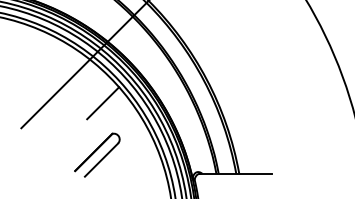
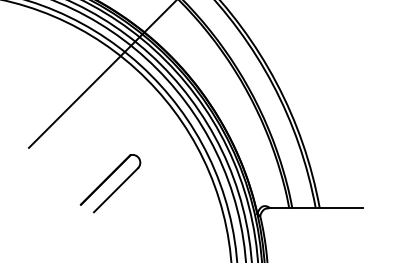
line: (103, 103) -> (138, 114), removed
part: (97, 154) -> (110, 182), moved

